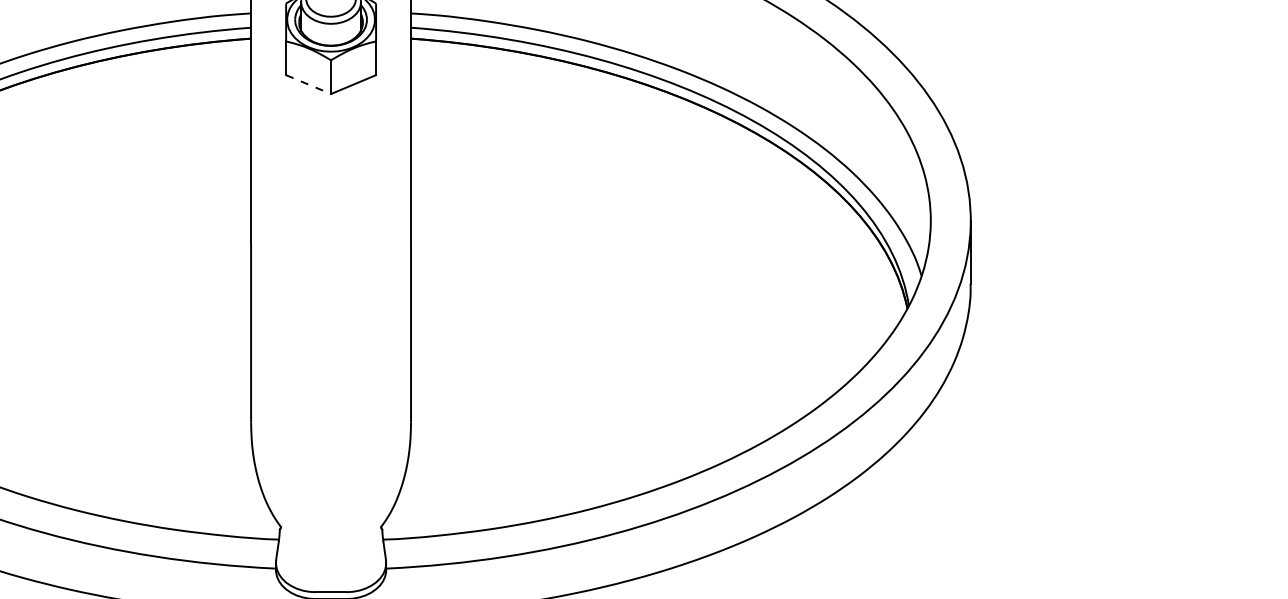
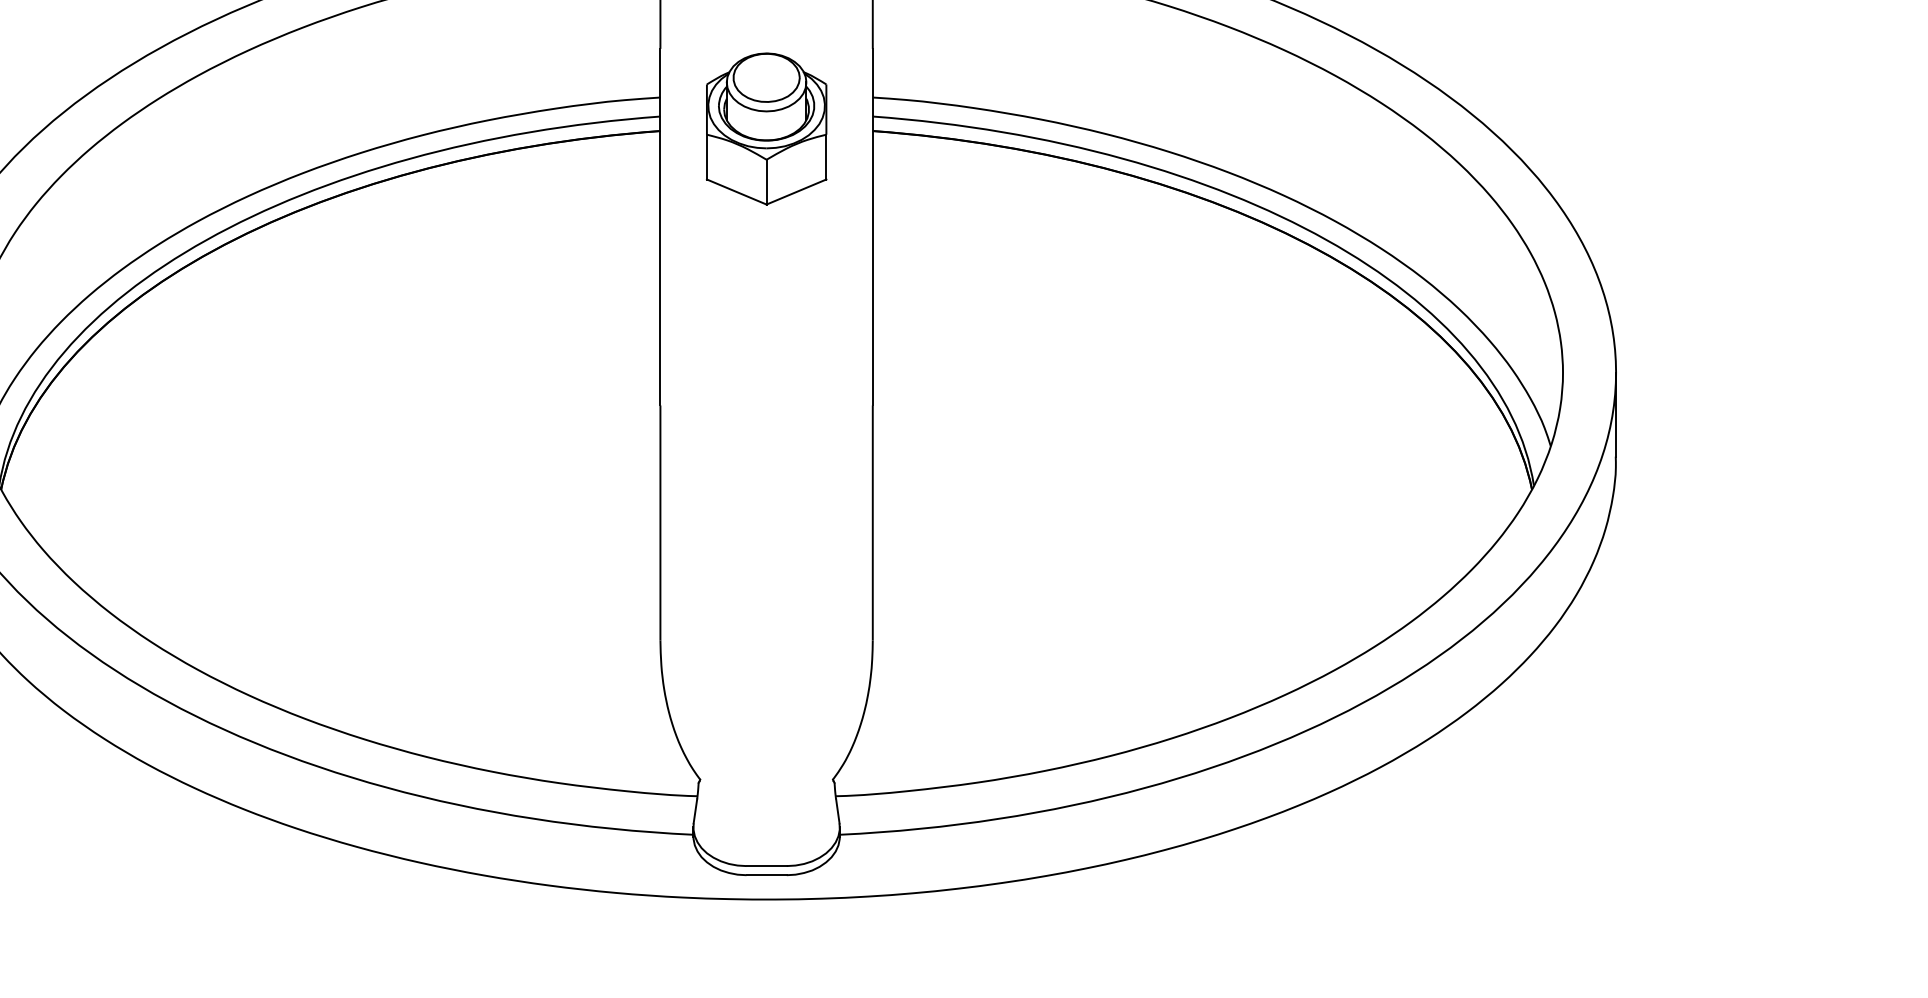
line: (309, 84) -> (737, 192), dashed -> solid

